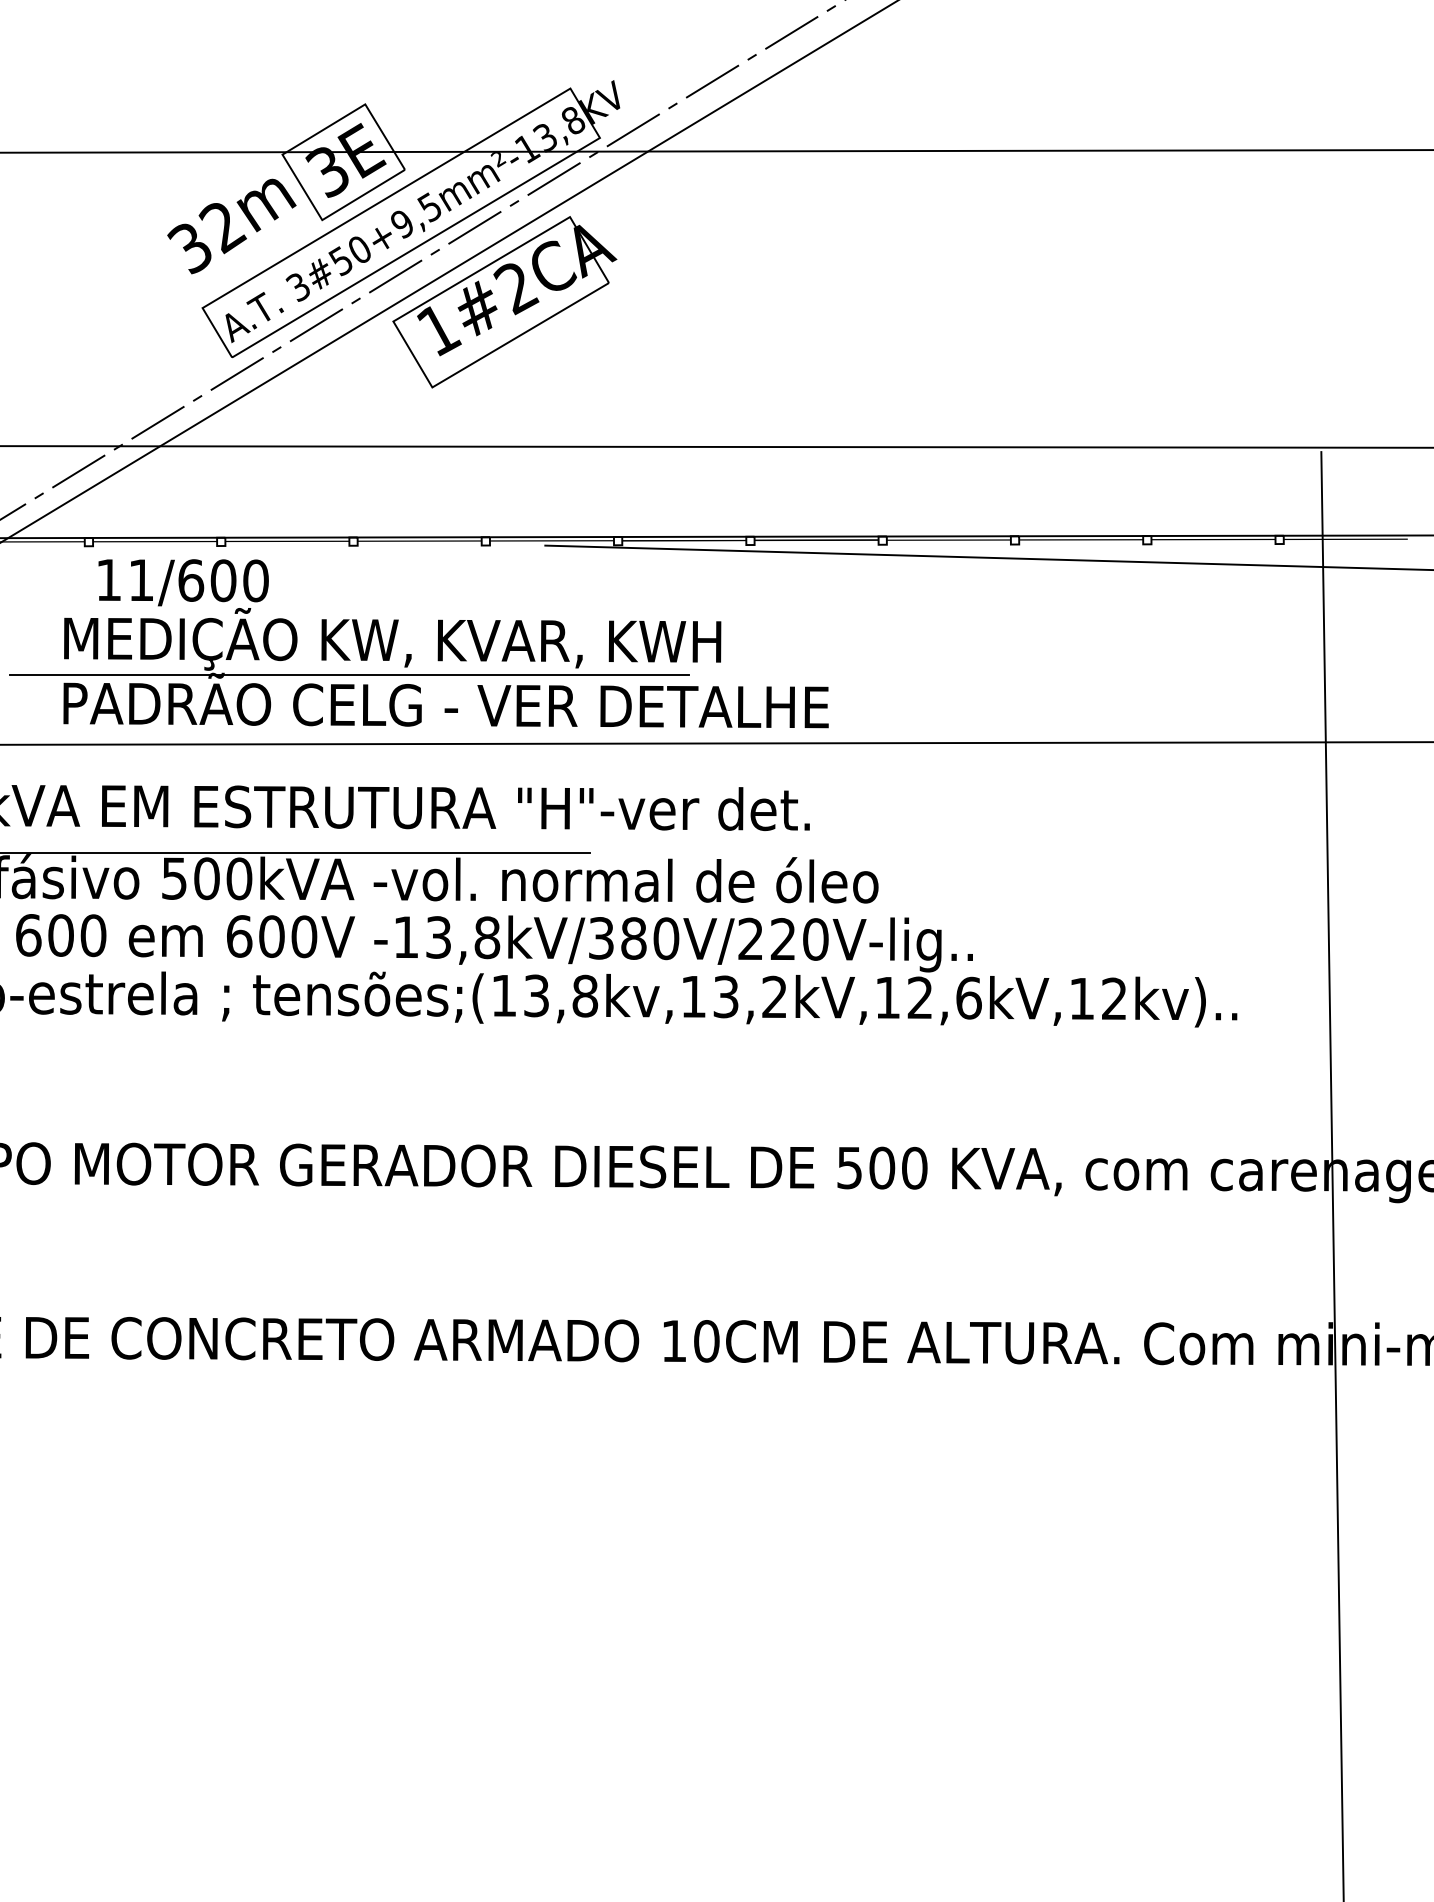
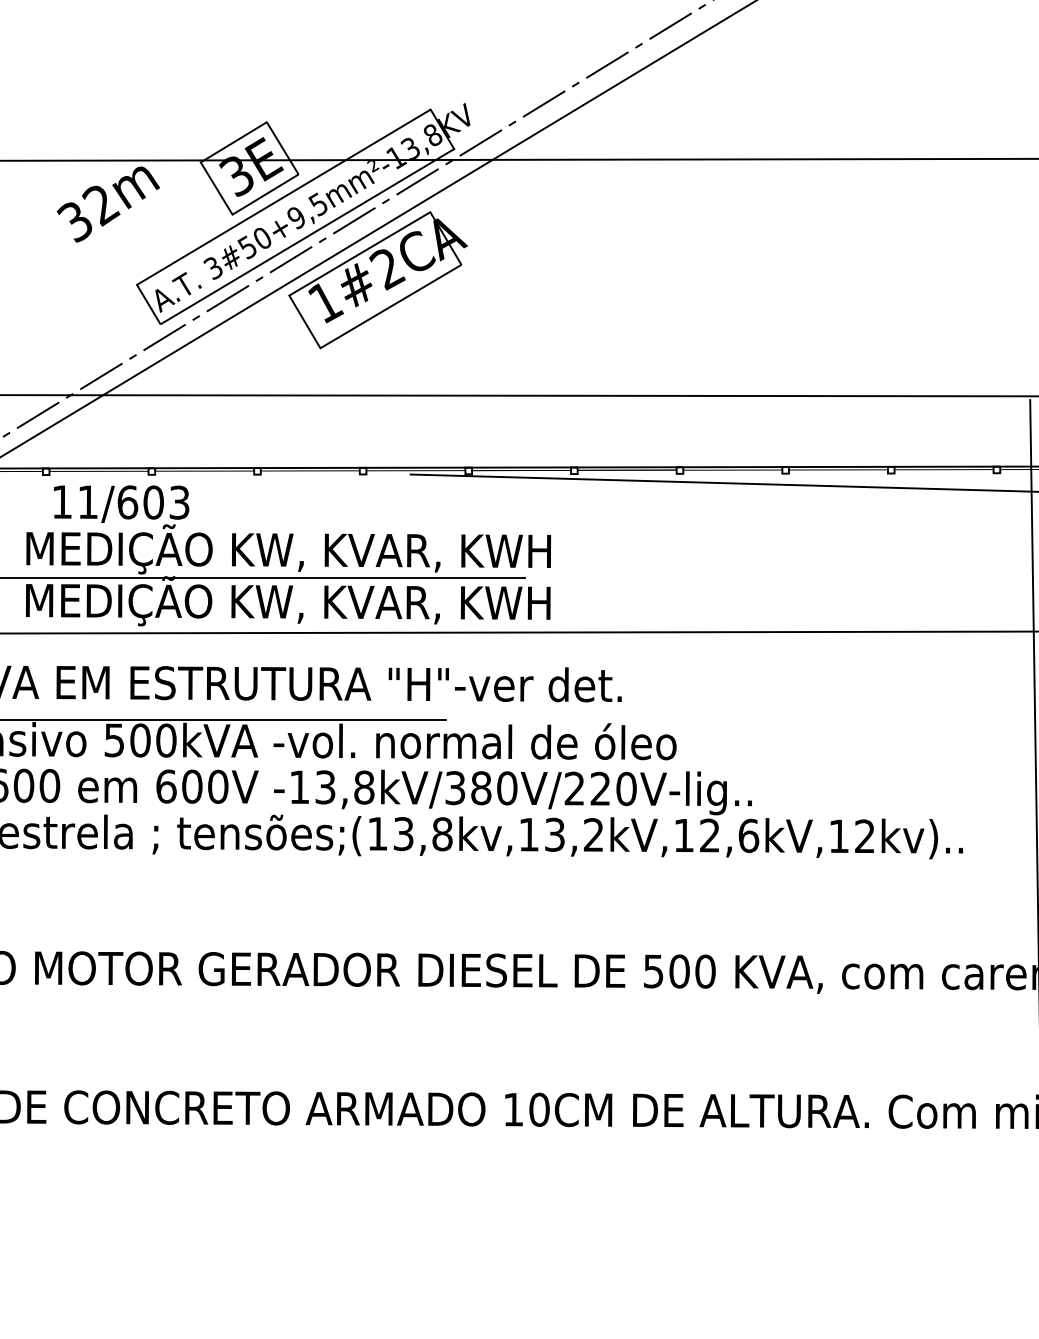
text: (231, 226) -> (108, 204), moved
text: (255, 580) -> (179, 502), 11/600 -> 11/603
text: (448, 703) -> (333, 600), PADRÃO CELG - VER DETALHE -> MEDIÇÃO KW, KVAR, KWH

